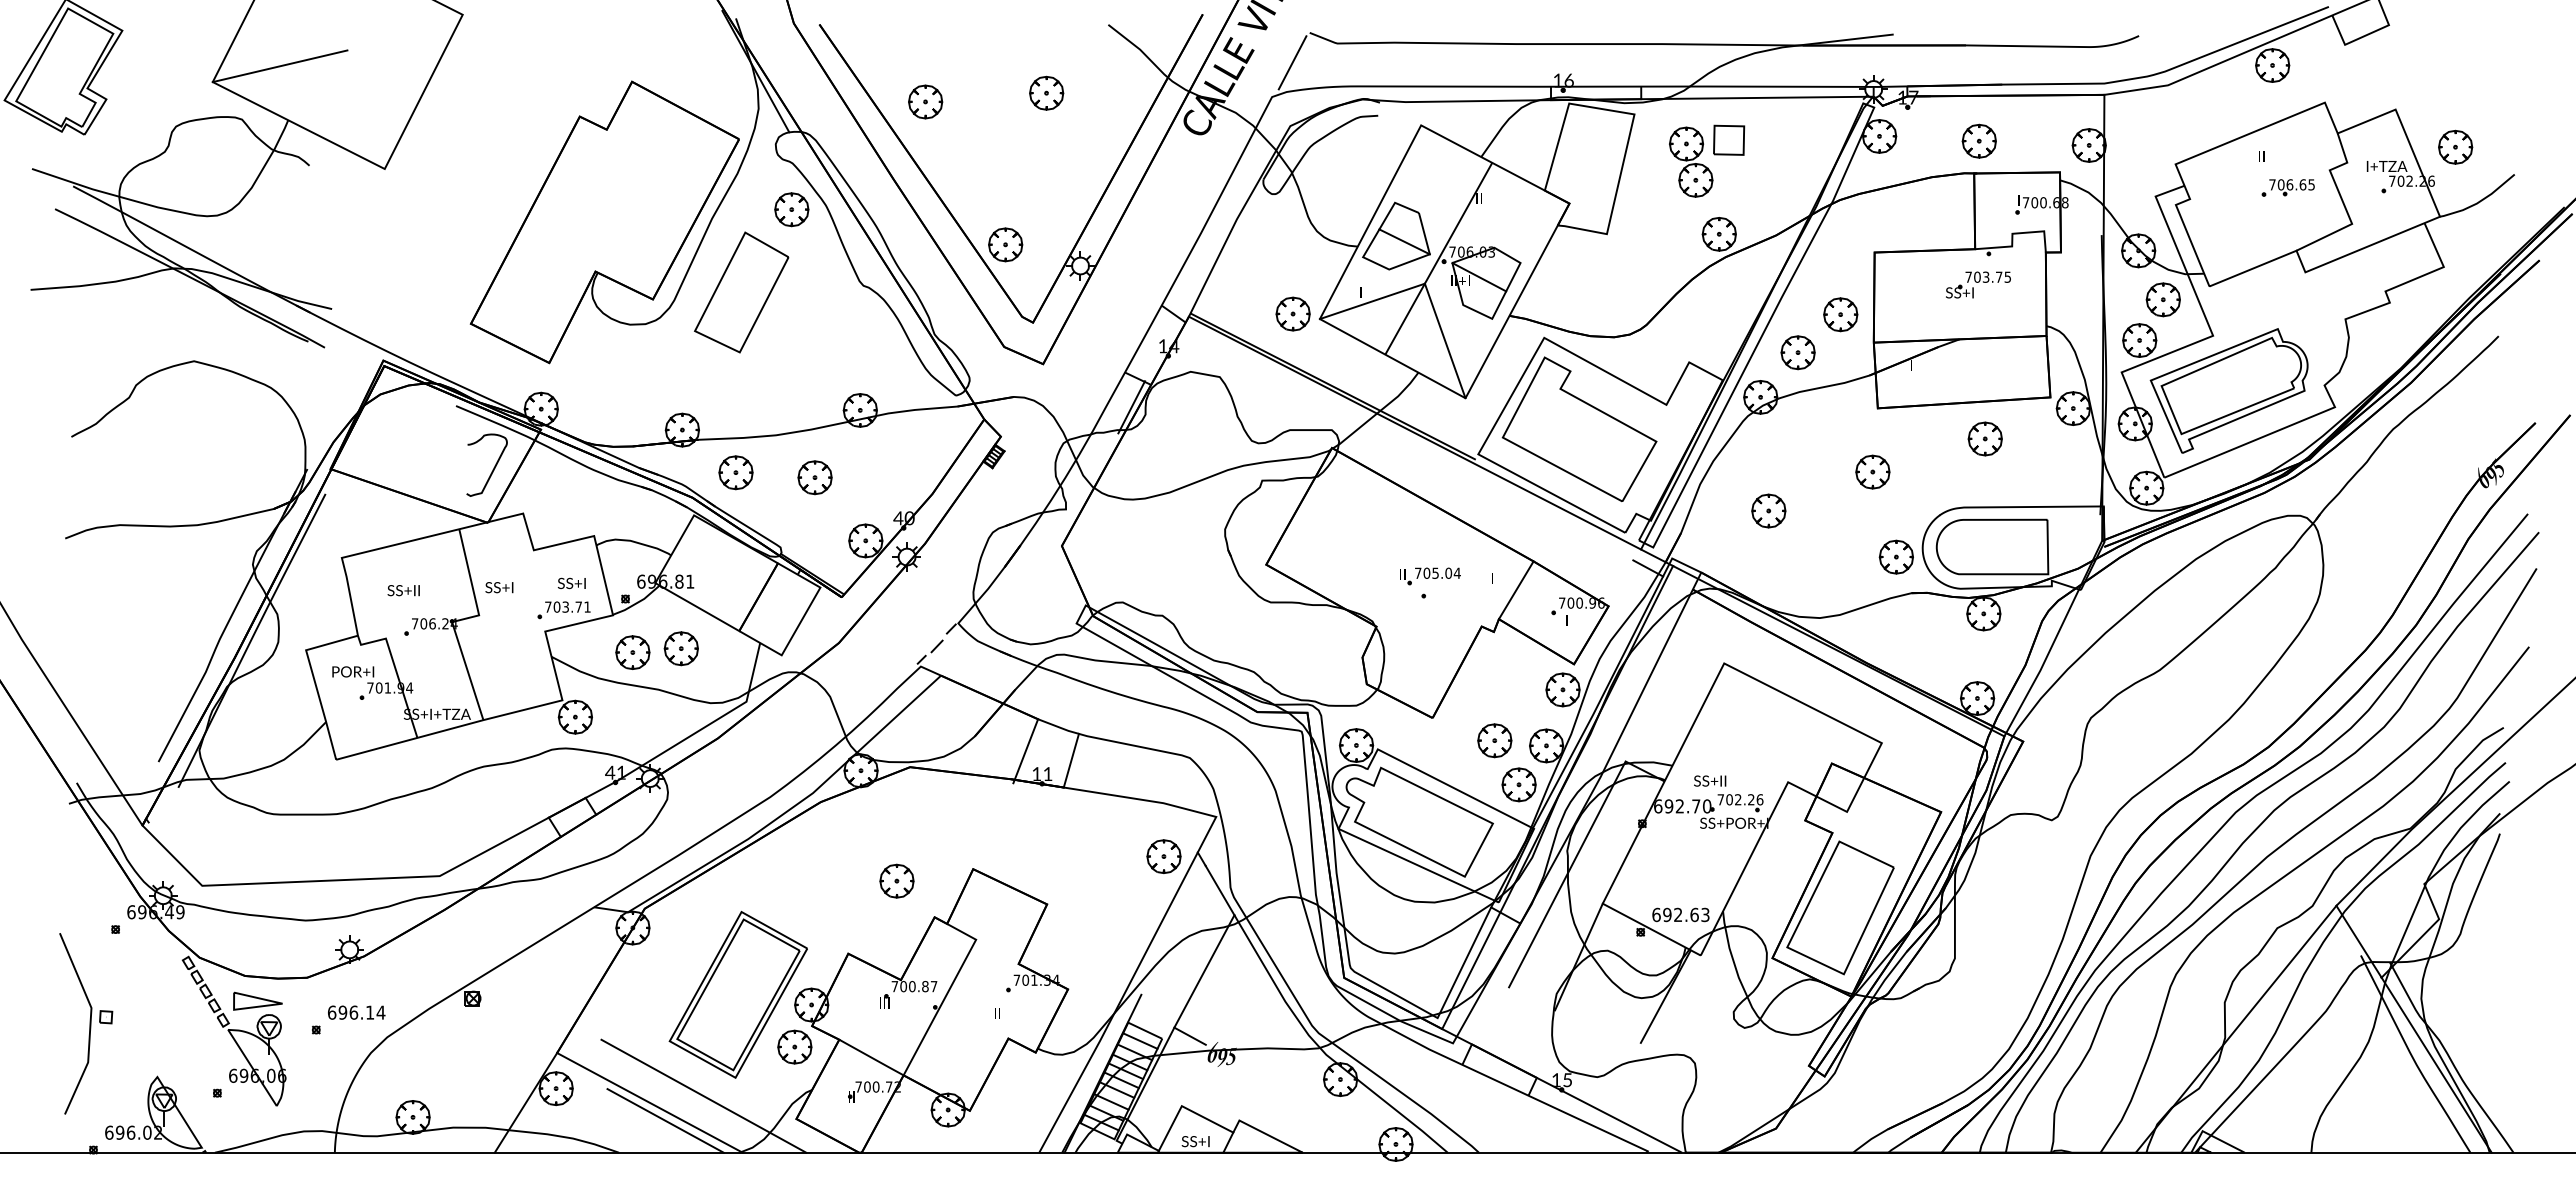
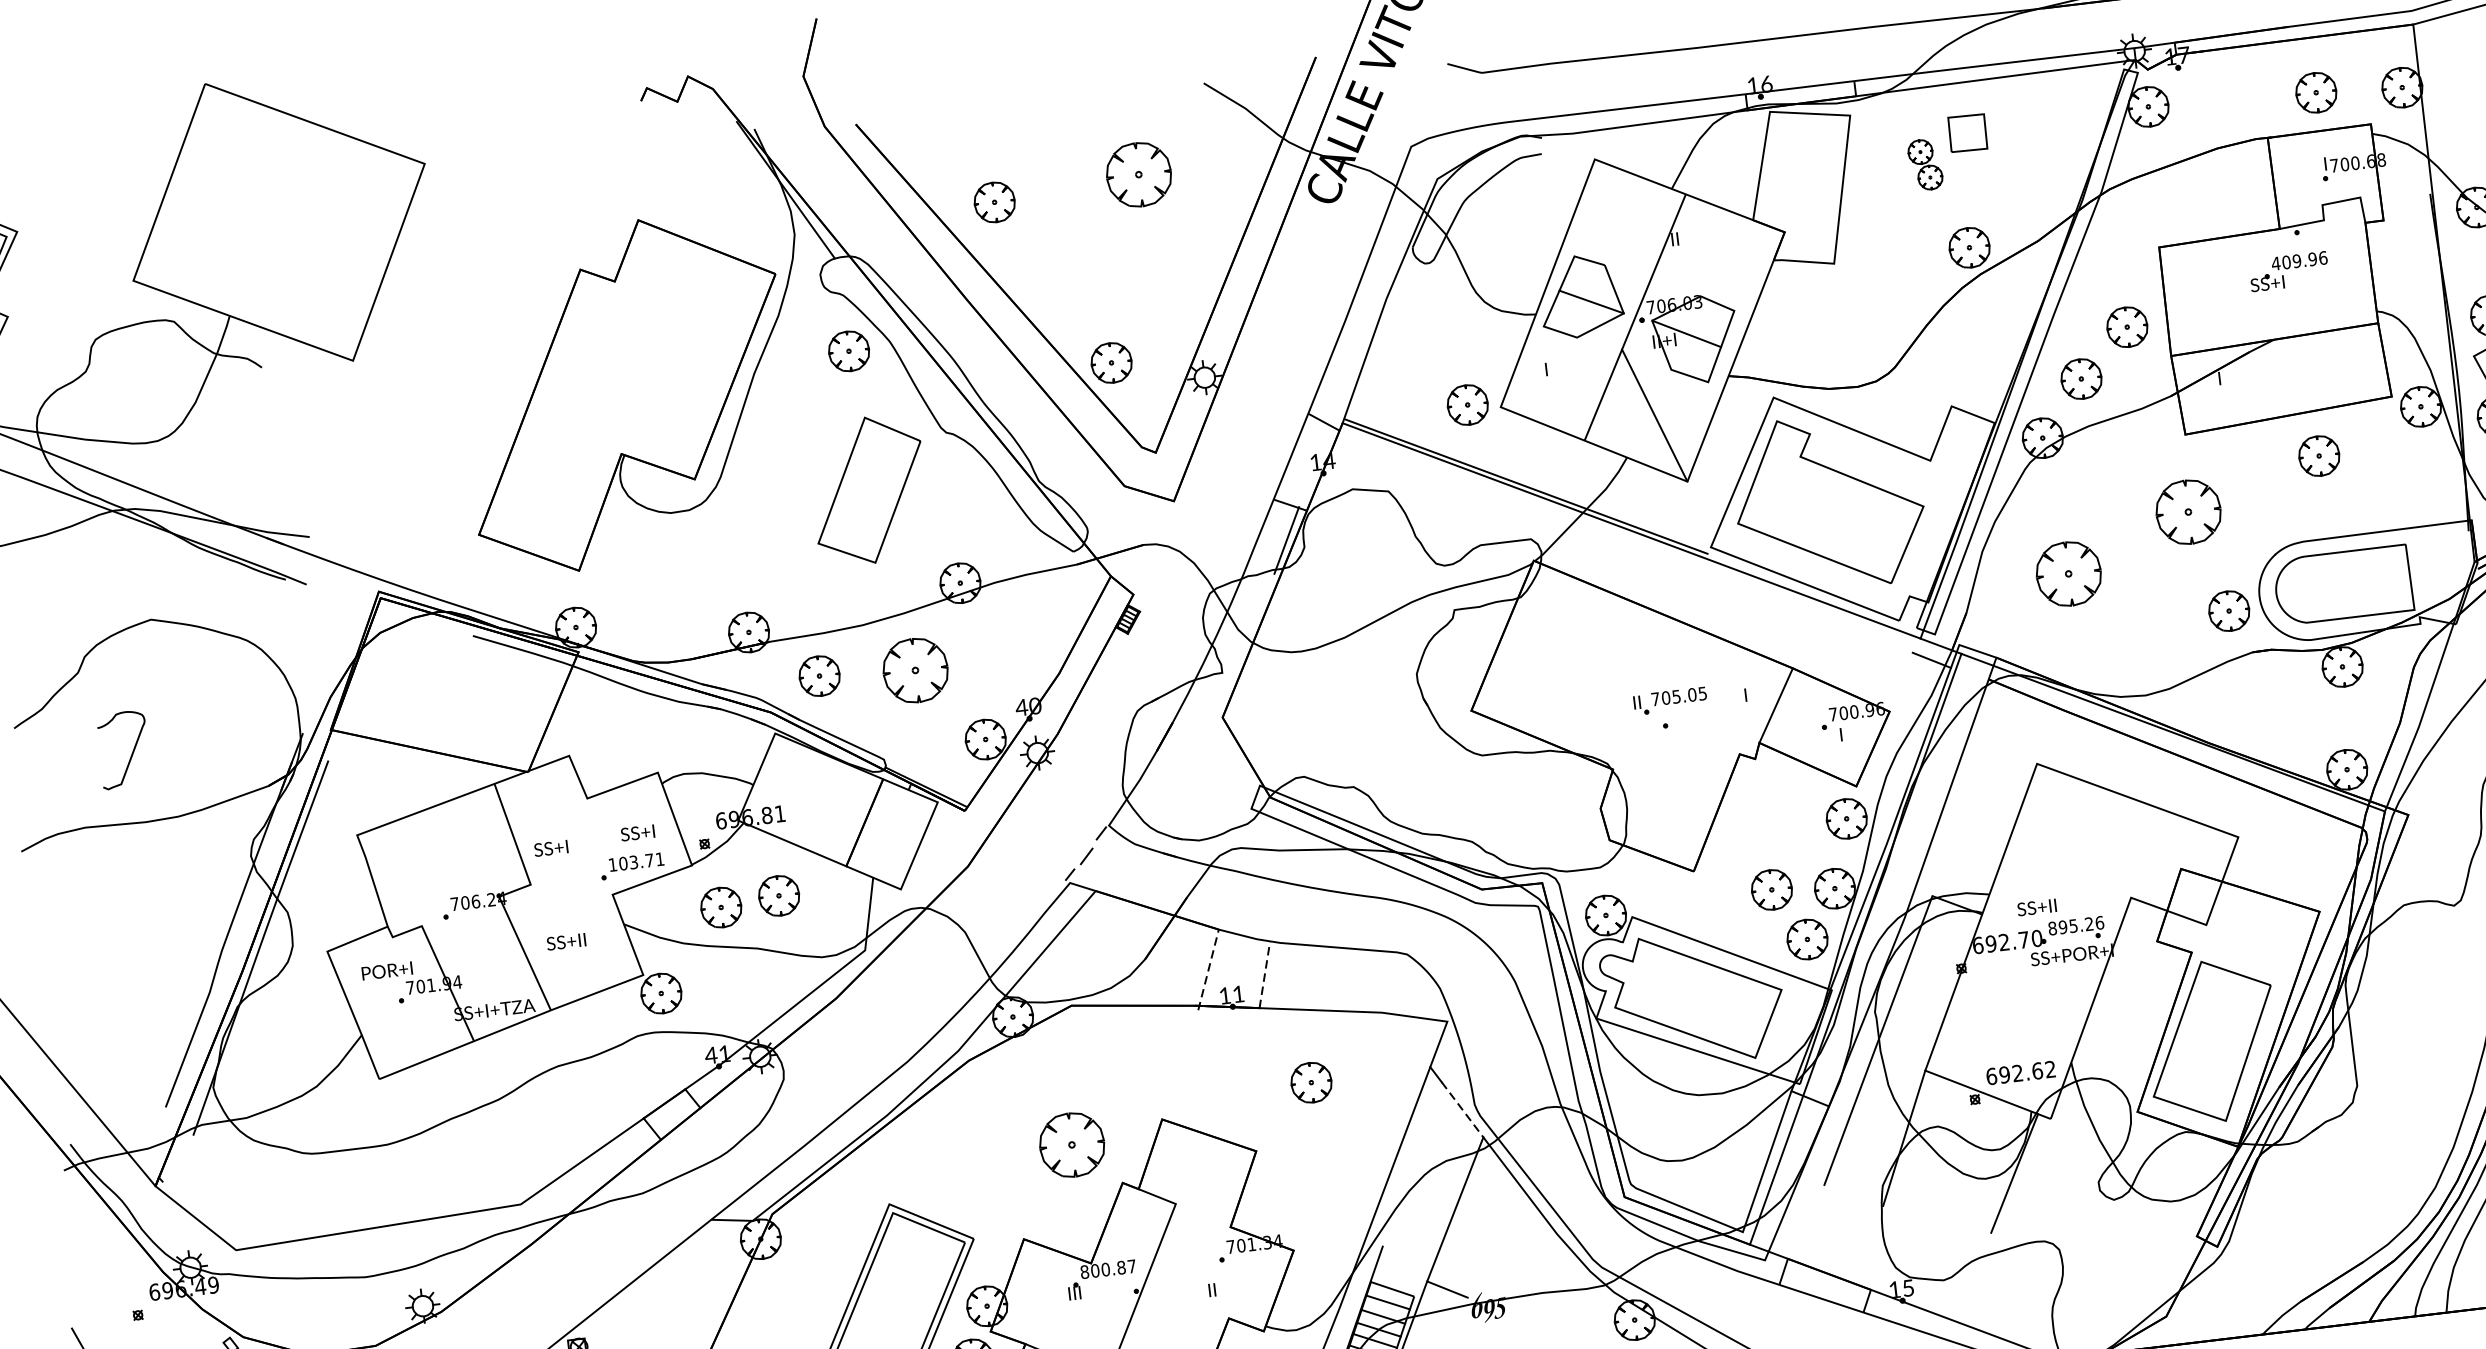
line: (1292, 62) -> (1430, 102), removed
line: (279, 66) -> (211, 252), removed
part: (1046, 92) -> (1138, 173), size x1.6
part: (1978, 140) -> (2315, 91), moved
part: (1691, 161) -> (1925, 164), size x0.6
text: (1988, 276) -> (2299, 259), 703.75 -> 409.96
part: (741, 292) -> (868, 490), moved
line: (1371, 301) -> (1560, 378), removed
curve: (493, 467) -> (131, 751), moved
part: (1872, 471) -> (2188, 511), size x1.6
part: (814, 477) -> (914, 670), size x1.6
part: (1768, 510) -> (2068, 573), size x1.6
text: (1456, 572) -> (1701, 692), 705.04 -> 705.05
text: (403, 590) -> (566, 941), moved
text: (548, 606) -> (613, 864), 703.71 -> 103.71
line: (1025, 750) -> (1208, 969), solid -> dashed
line: (1071, 760) -> (1264, 974), solid -> dashed
text: (1729, 799) -> (2062, 926), 702.26 -> 895.26
part: (1163, 856) -> (1310, 1082), moved
part: (896, 880) -> (1071, 1144), size x1.6
line: (1220, 890) -> (1463, 1109), solid -> dashed
text: (1705, 915) -> (2050, 1070), 692.63 -> 692.62
text: (894, 986) -> (1084, 1272), 700.87 -> 800.87

